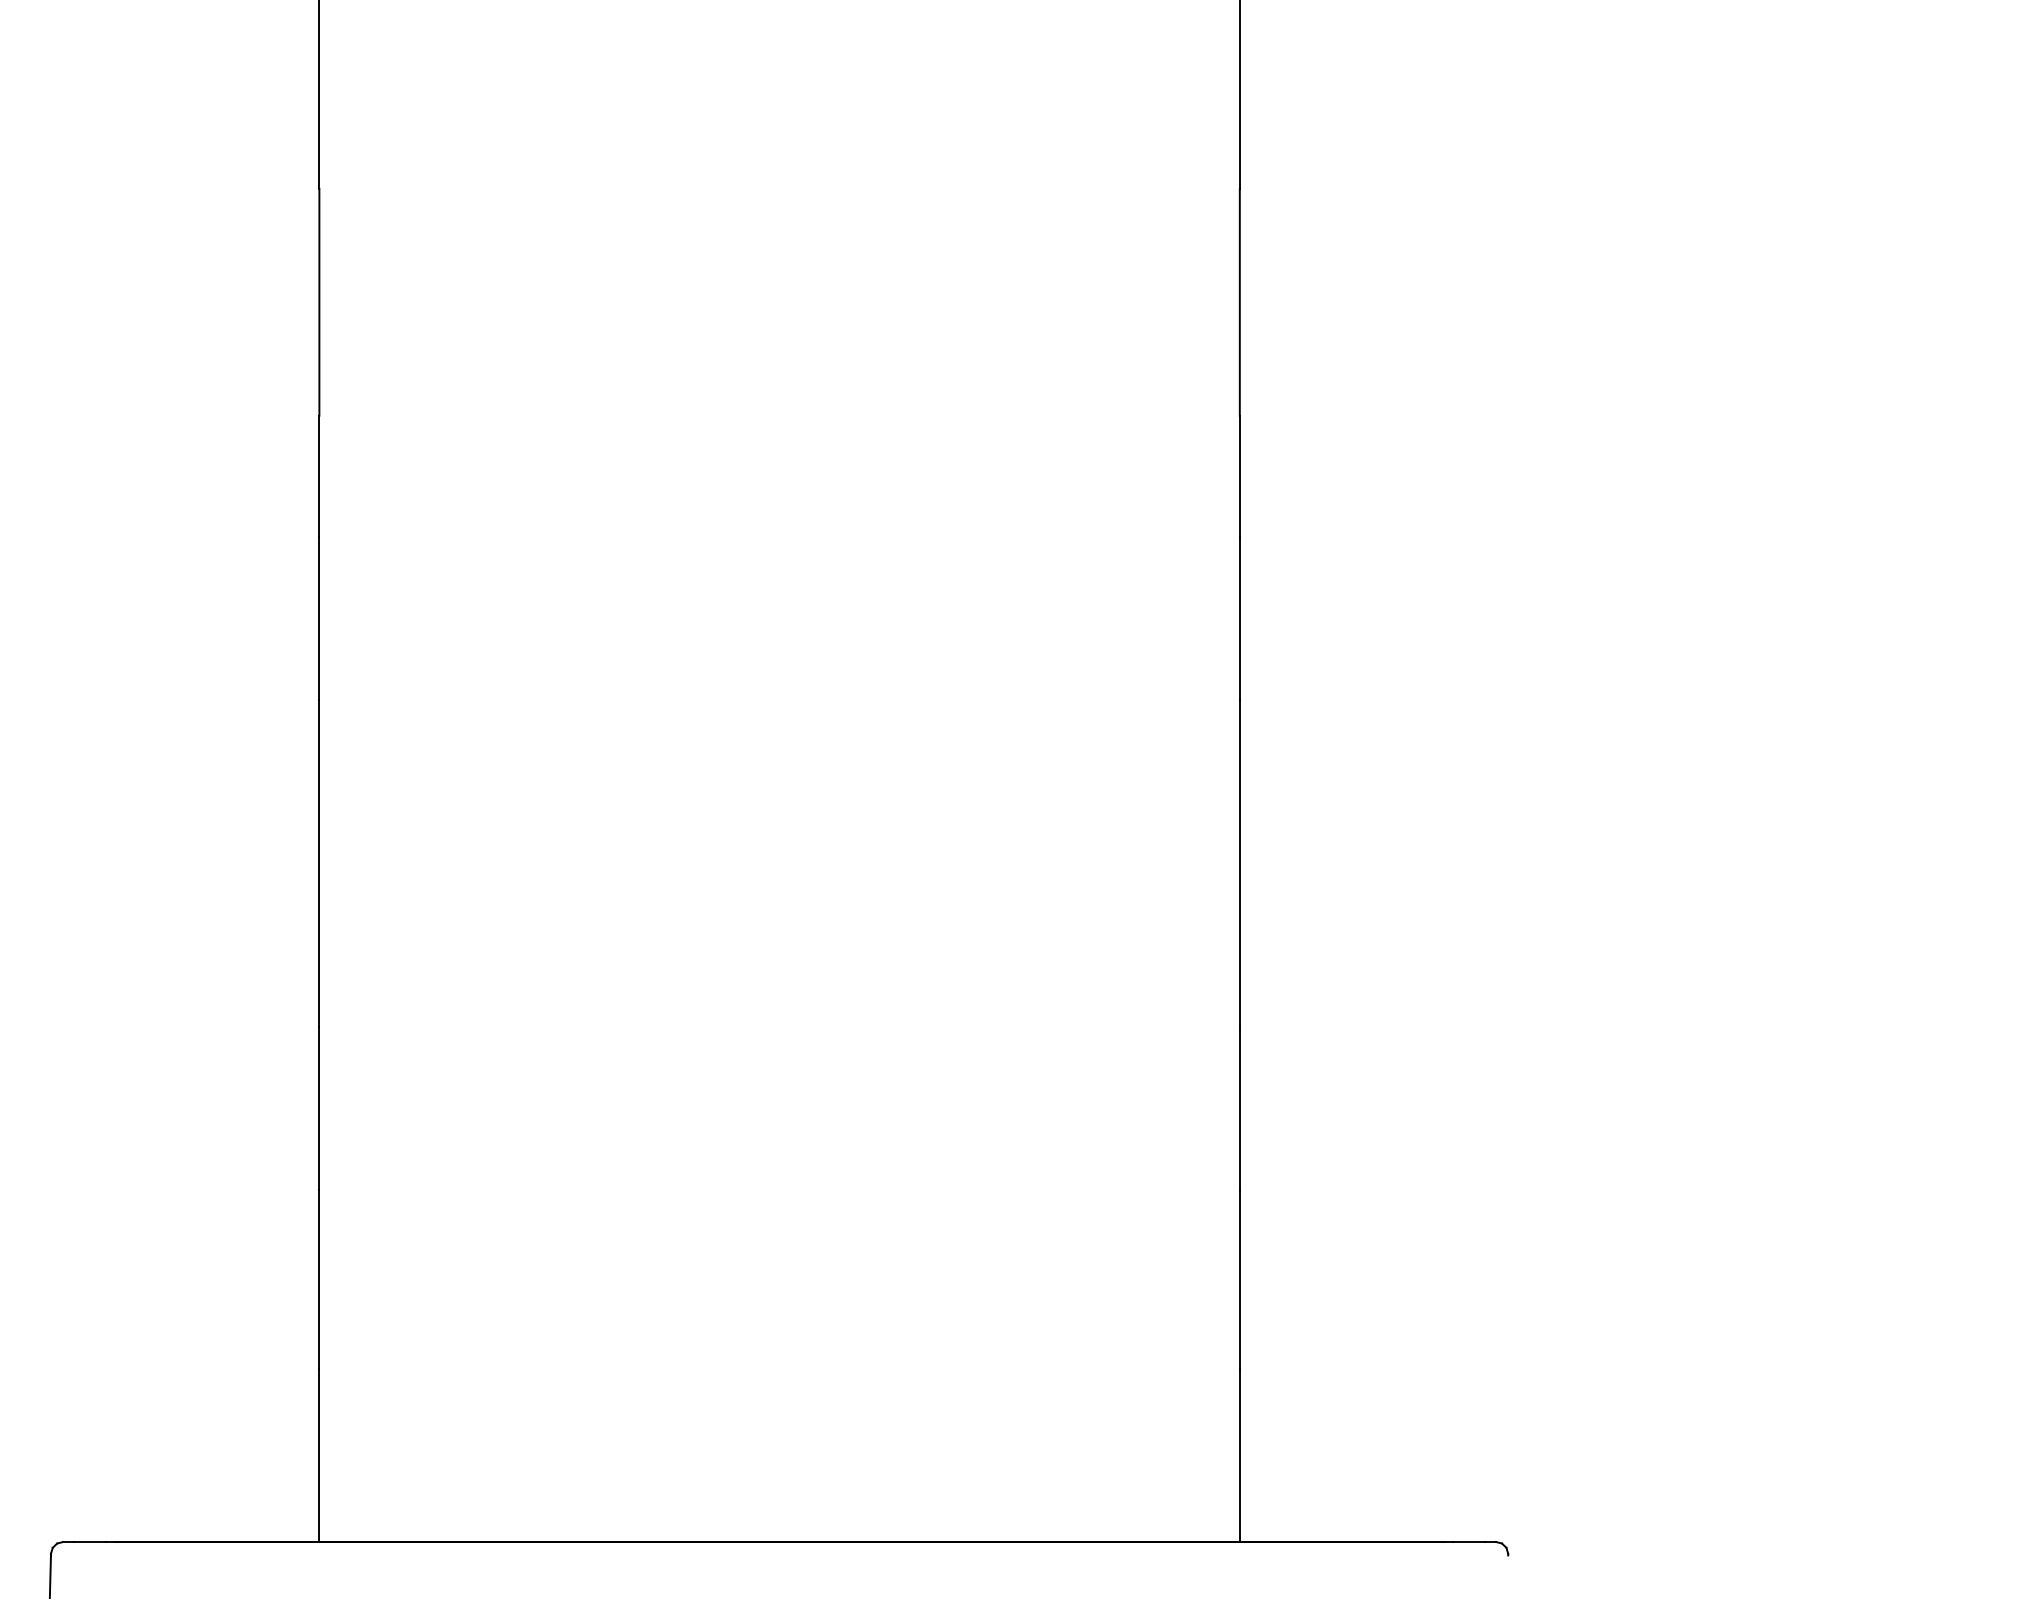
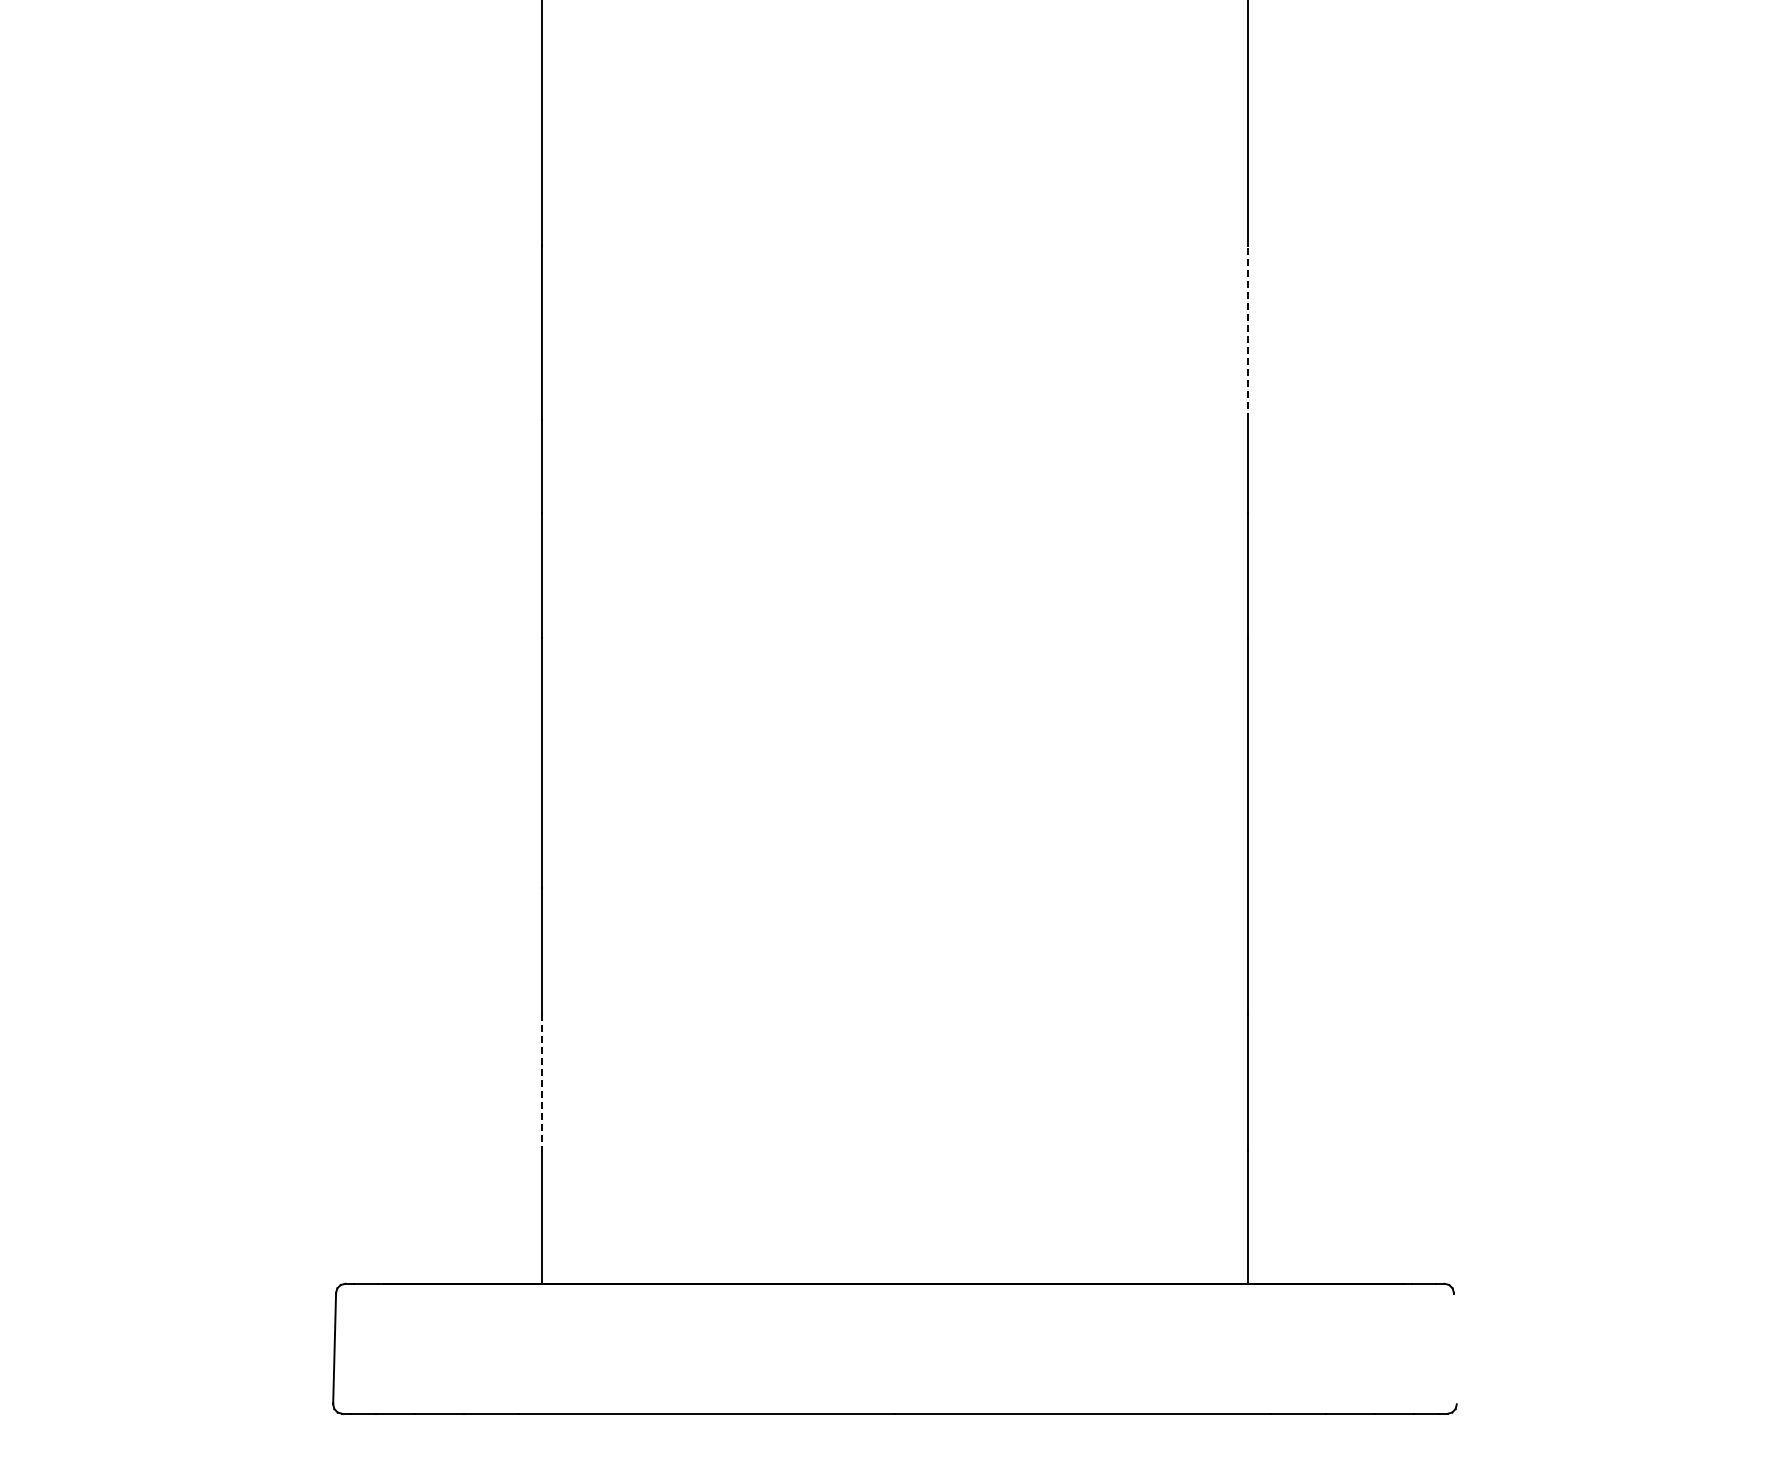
line: (1240, 301) -> (1248, 332), solid -> dashed
line: (318, 1279) -> (541, 1082), solid -> dashed

